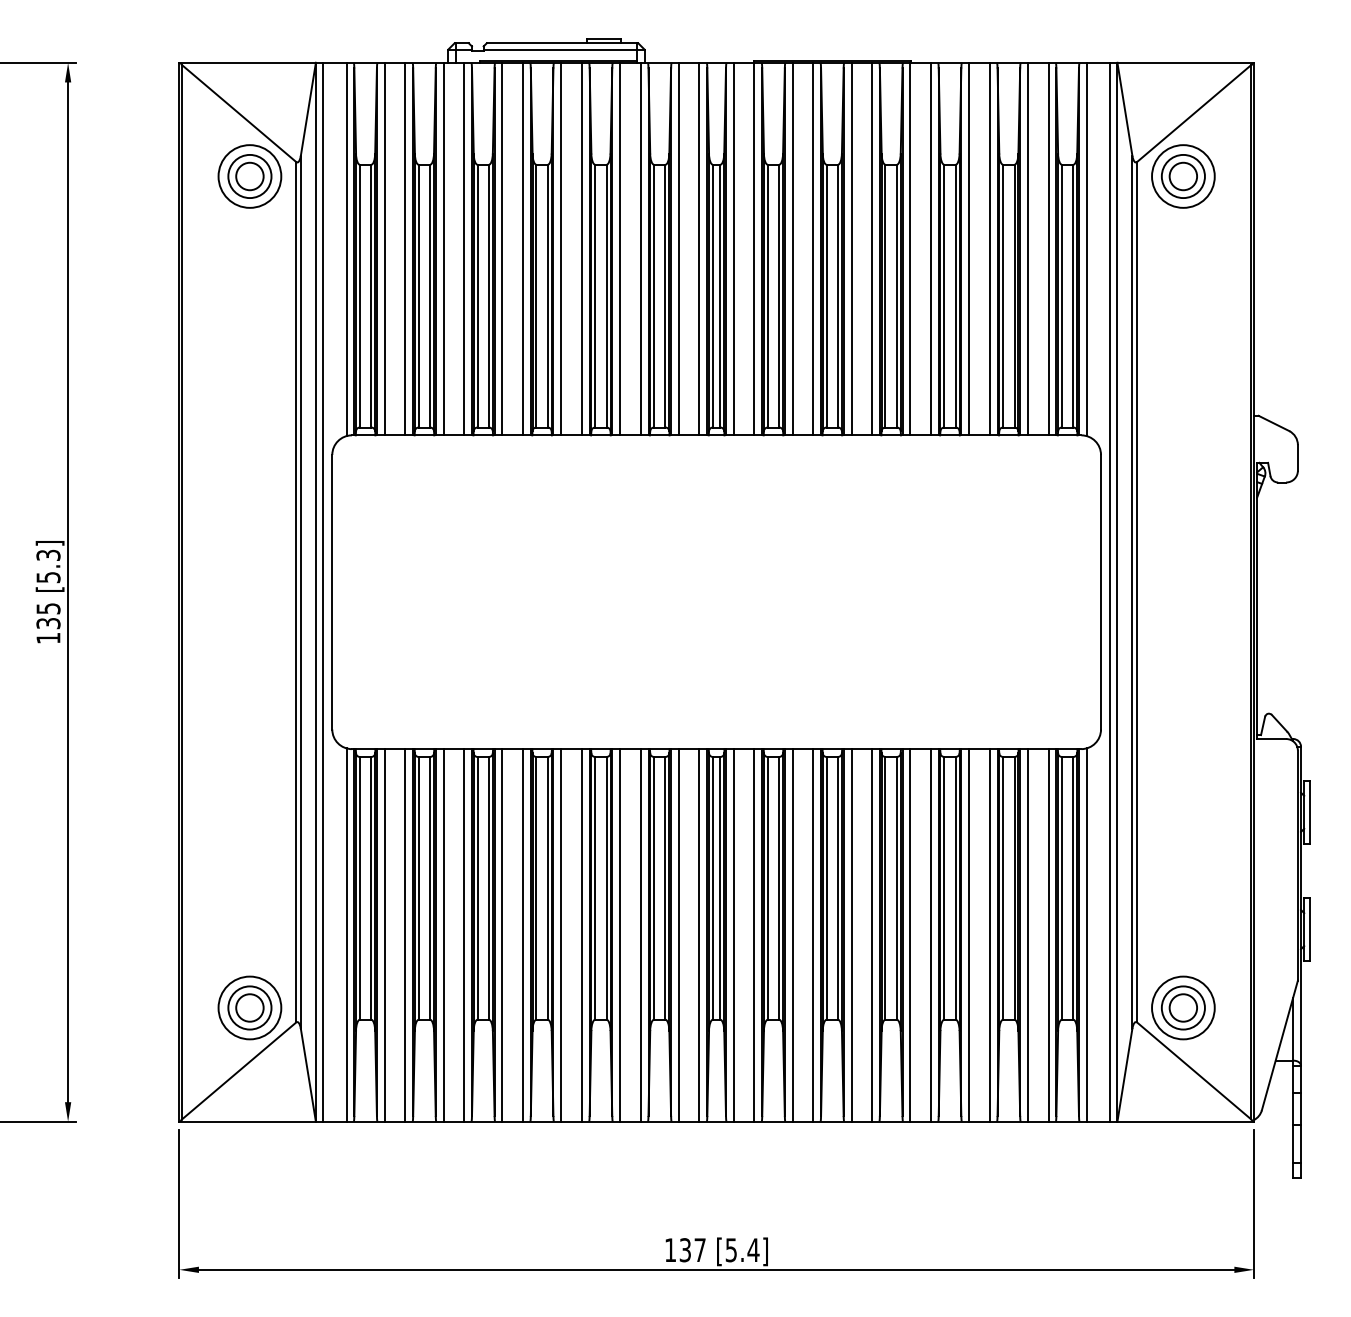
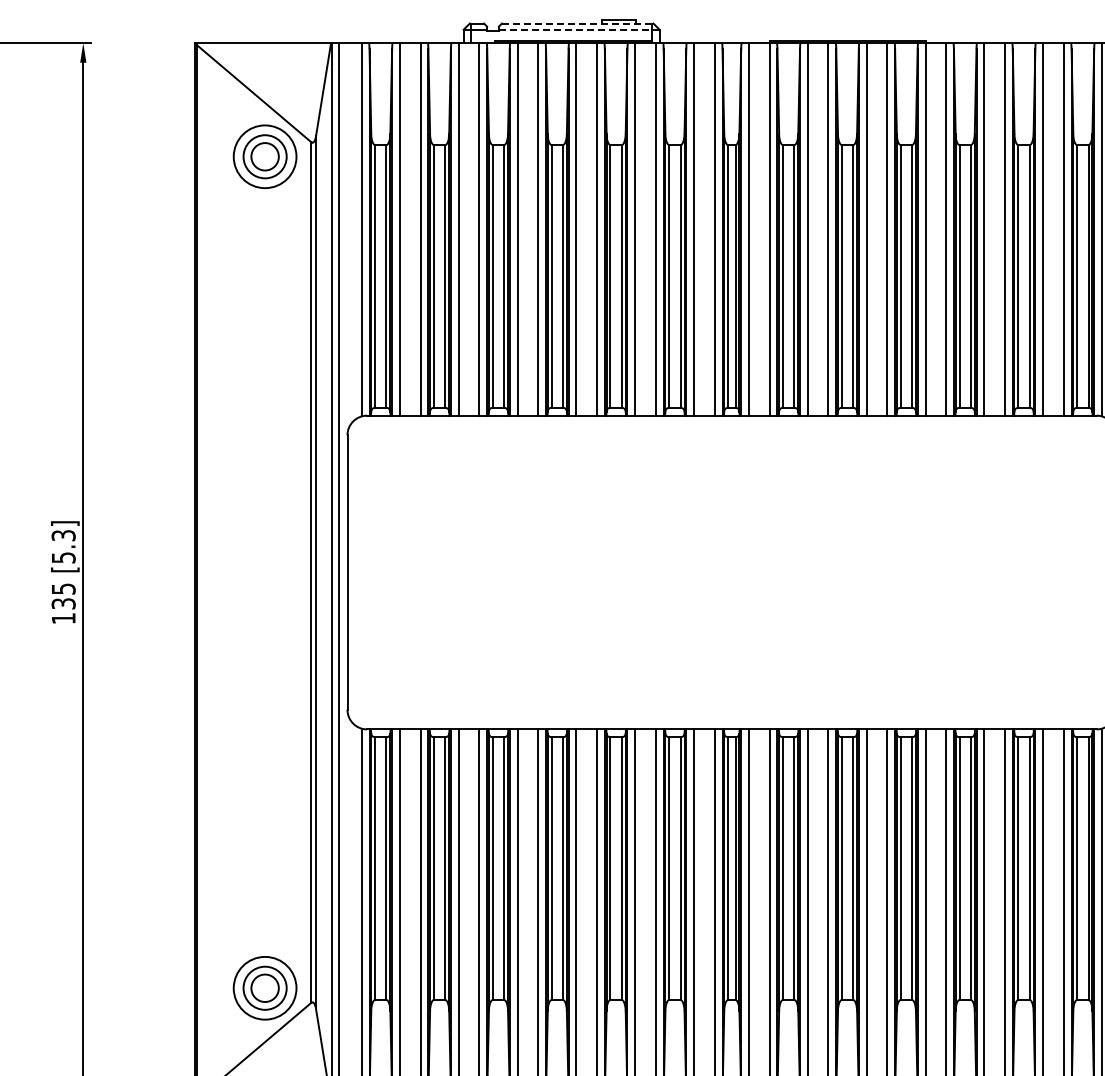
line: (562, 43) -> (577, 23), solid -> dashed
line: (564, 49) -> (579, 29), solid -> dashed

